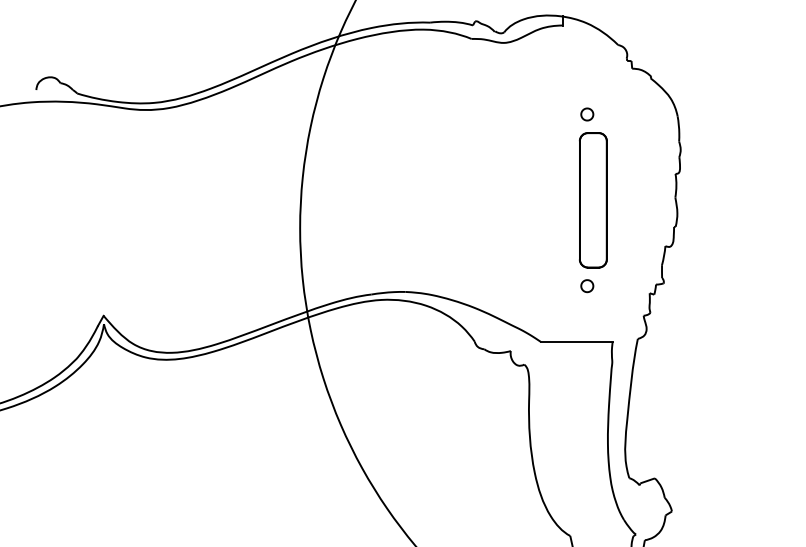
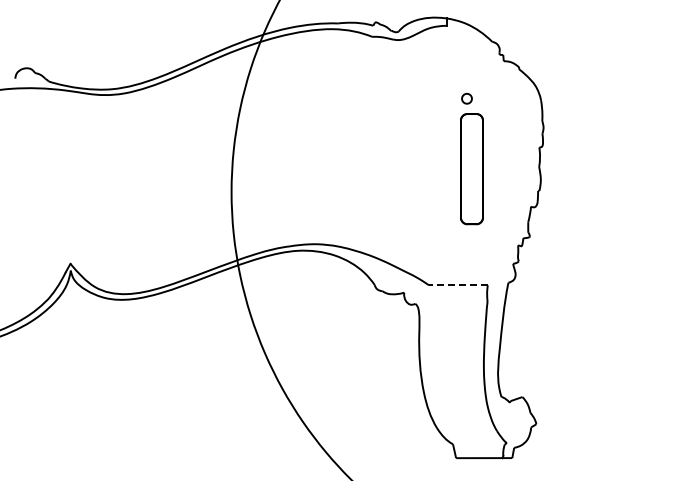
part: (586, 286) -> (466, 239), removed
line: (575, 342) -> (457, 285), solid -> dashed

